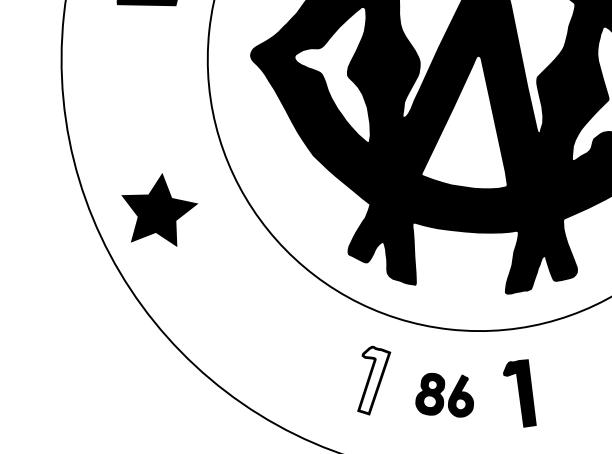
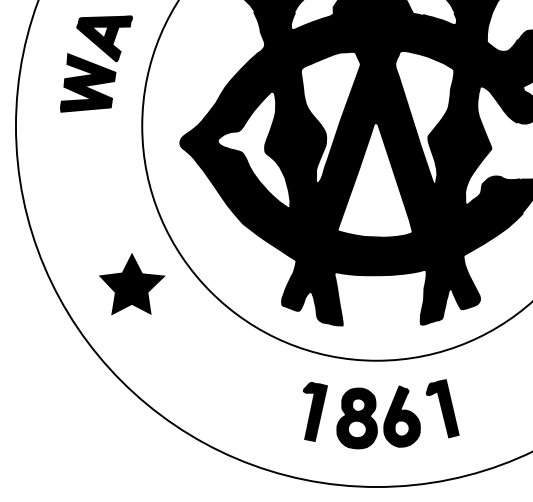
part: (159, 209) -> (132, 284), moved
fill: (373, 380) -> (315, 411), added
part: (445, 395) -> (378, 417), size x1.67

